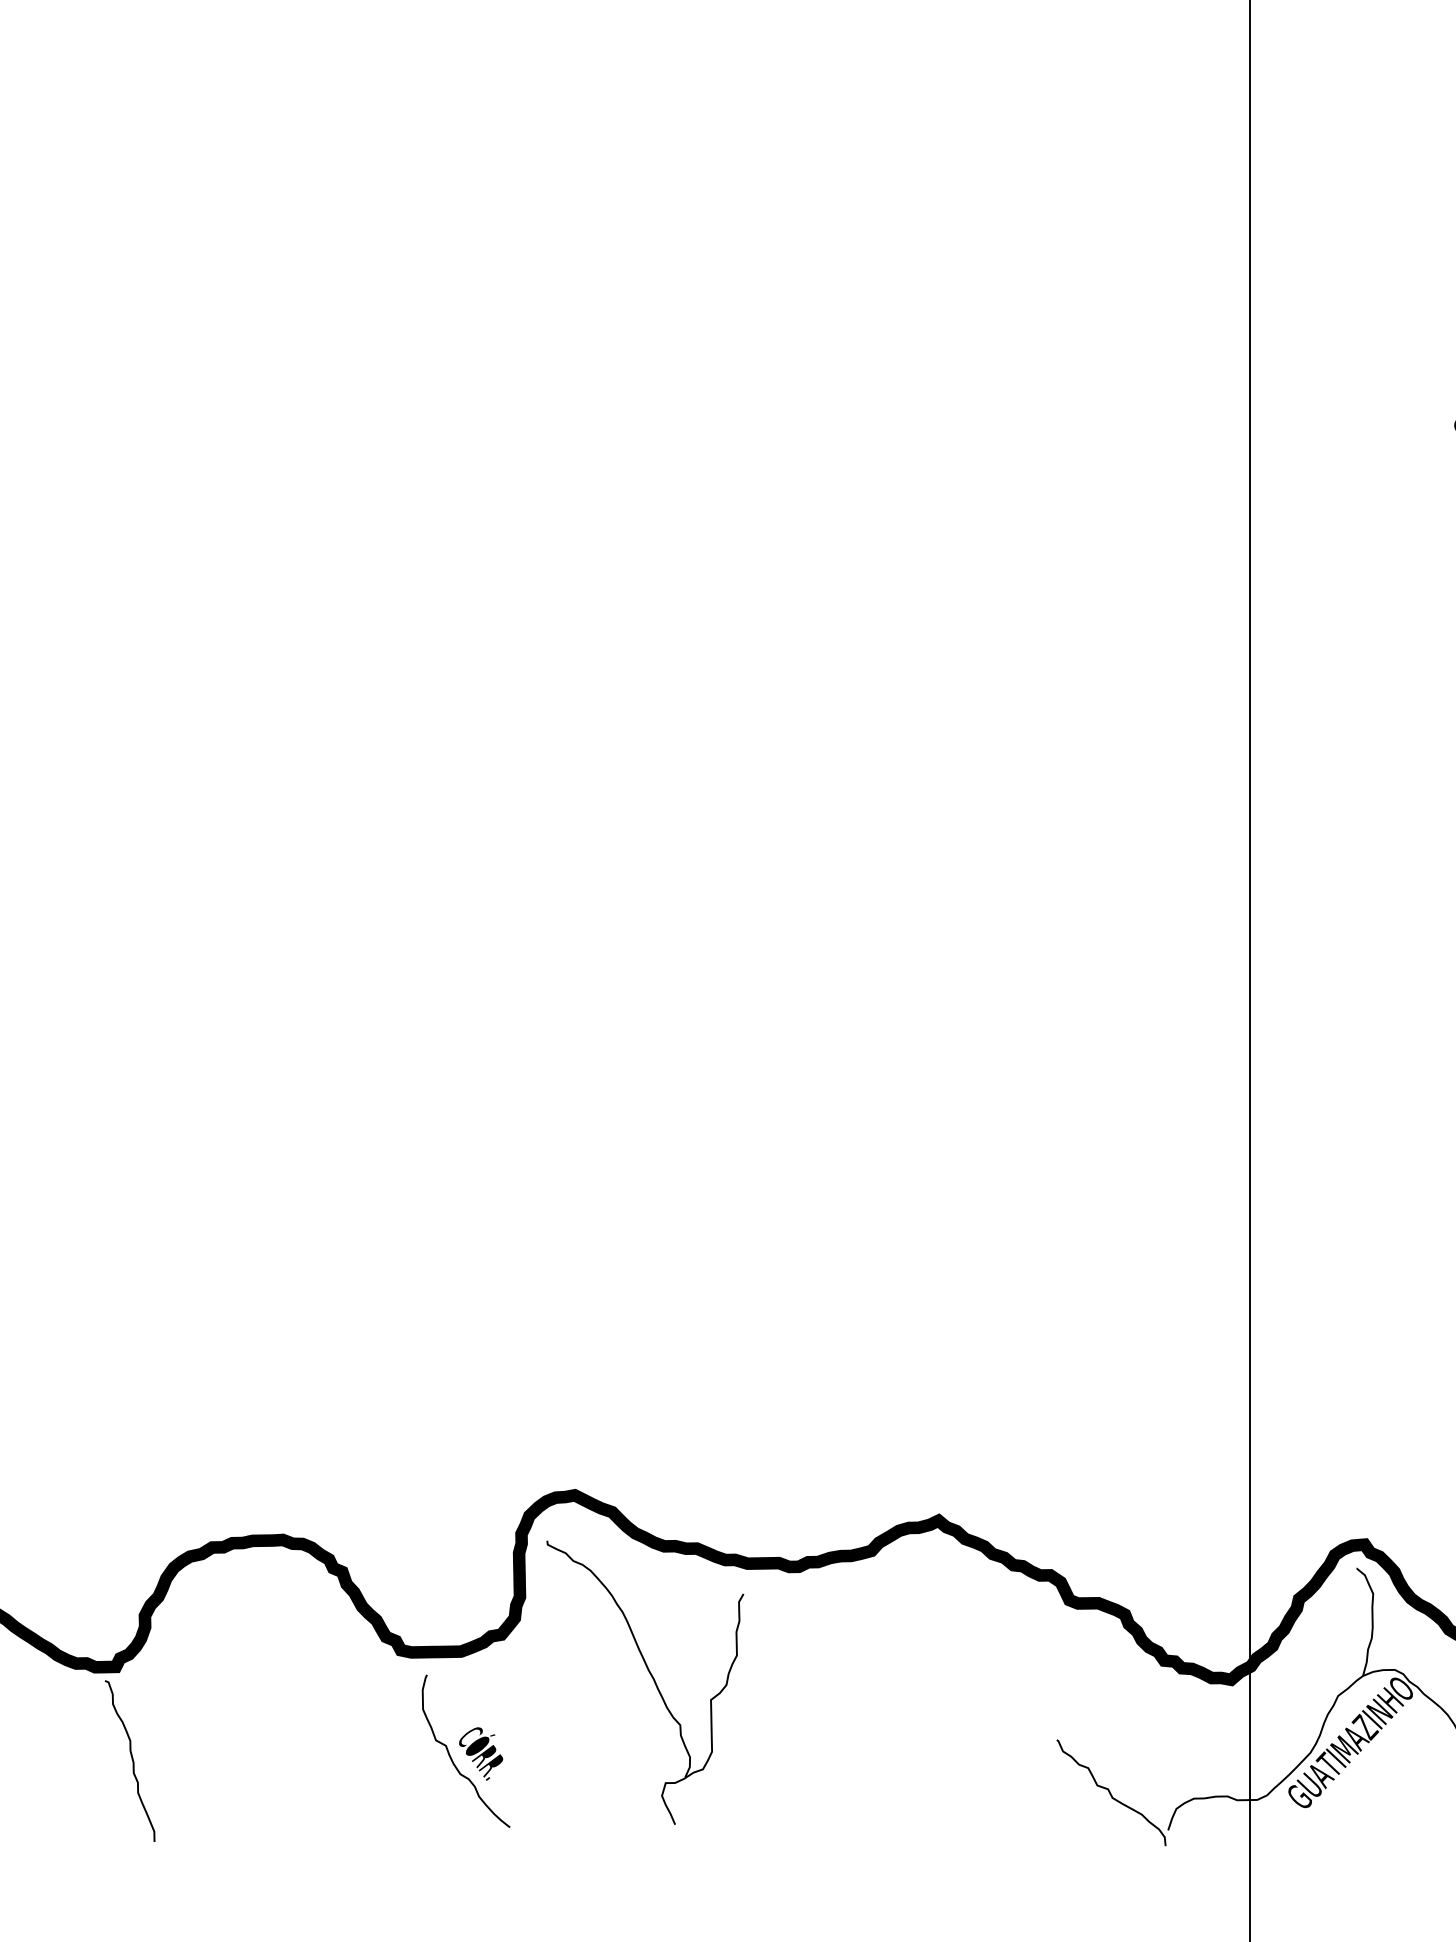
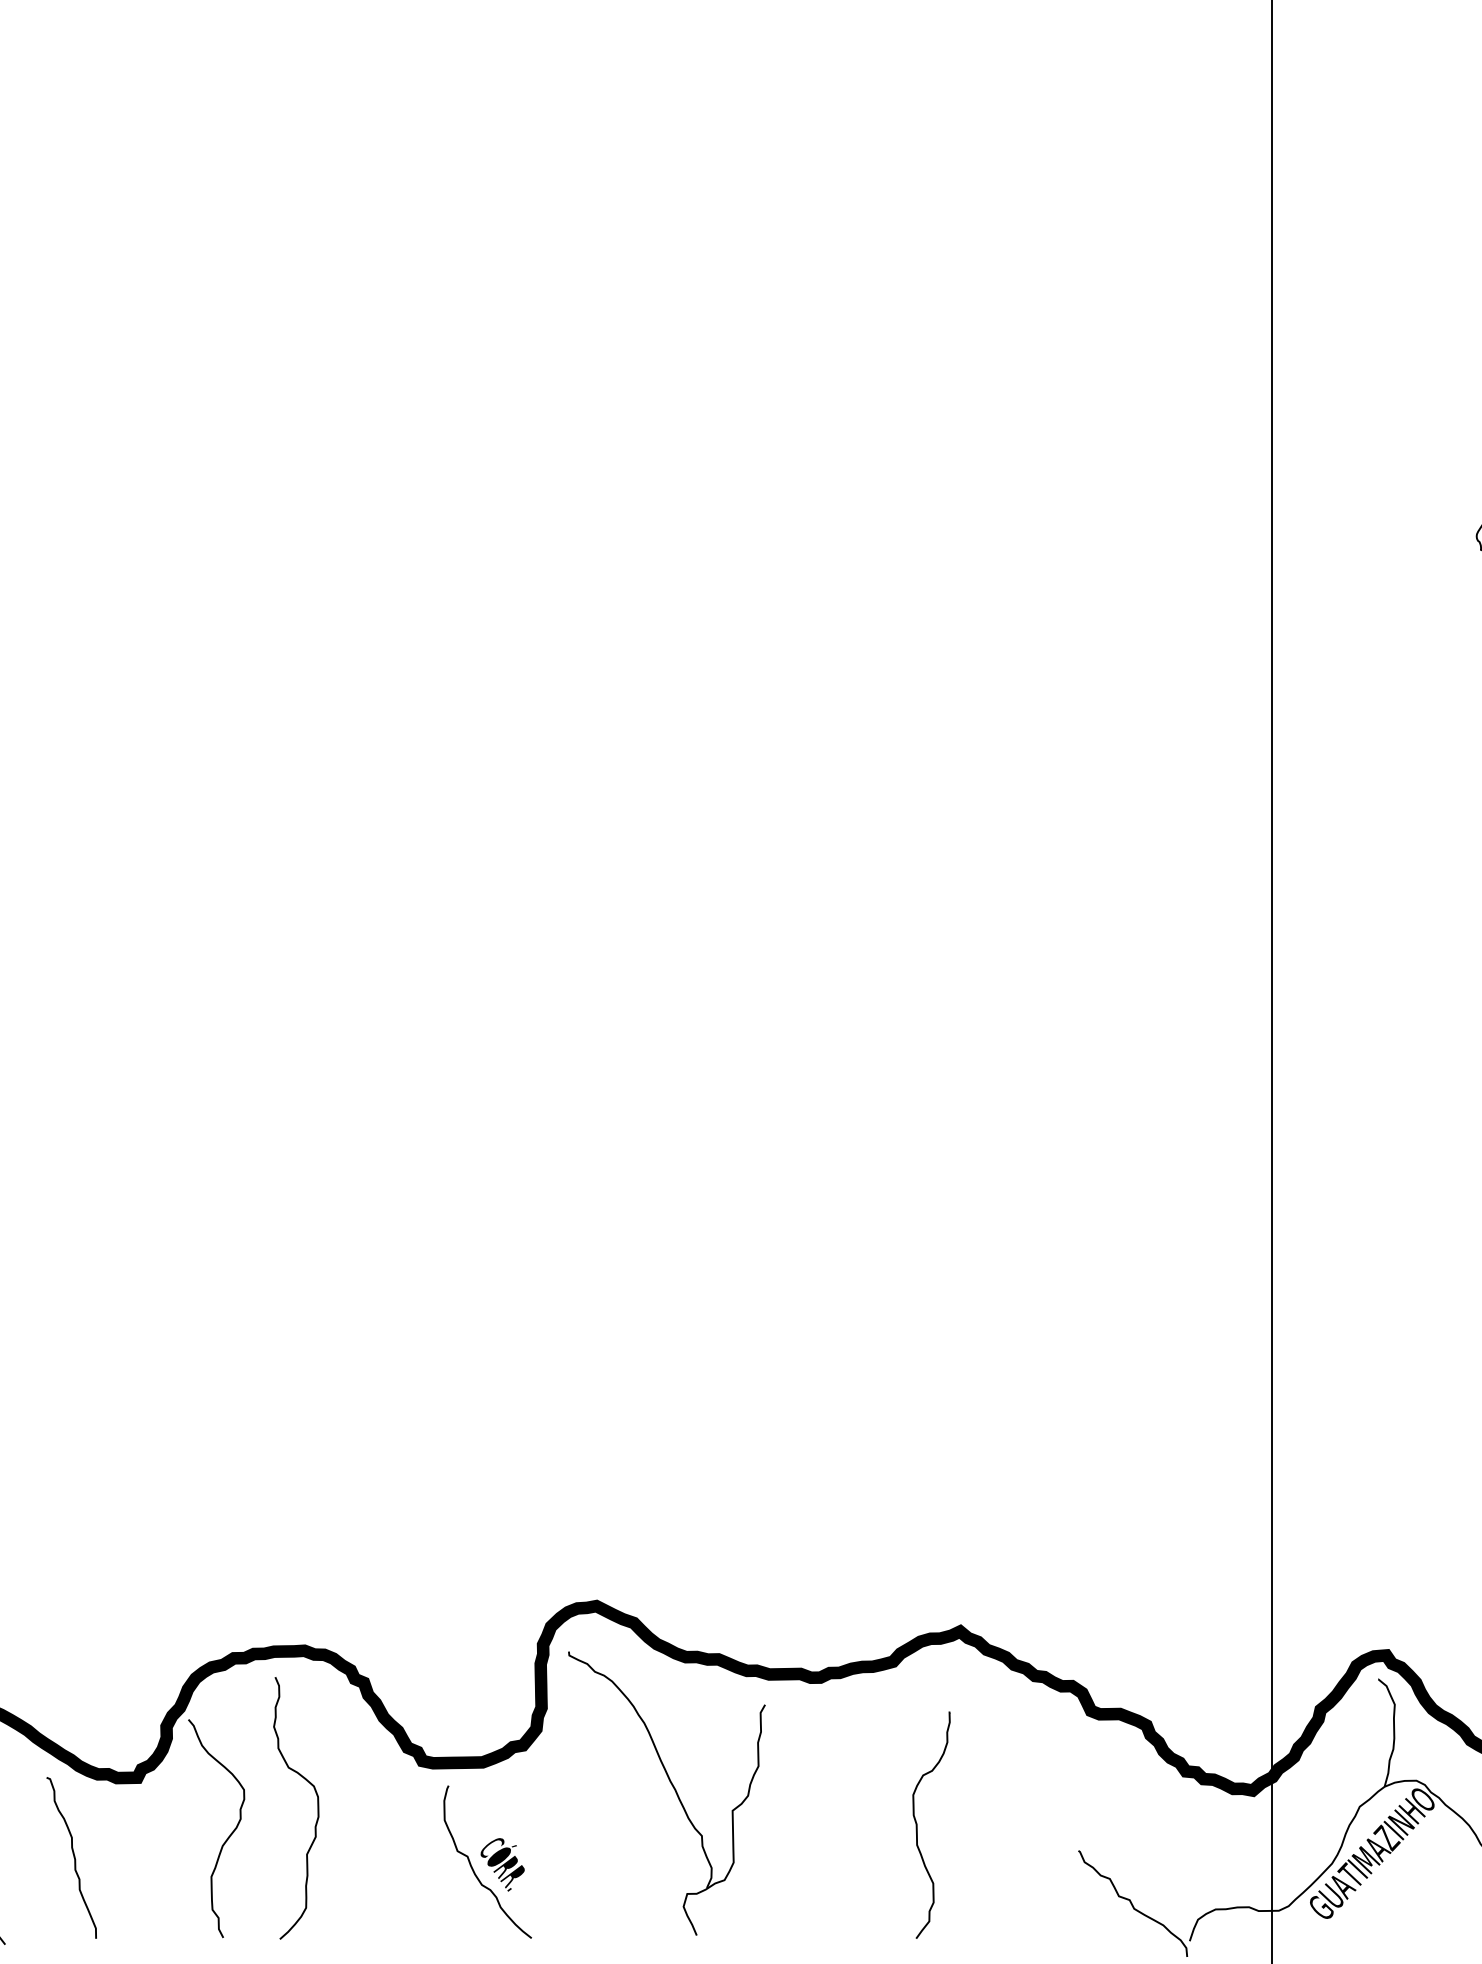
curve: (295, 1697) -> (317, 1808), added
curve: (895, 1713) -> (917, 1824), added
curve: (205, 1726) -> (227, 1837), added
curve: (131, 1760) -> (73, 1857), moved

